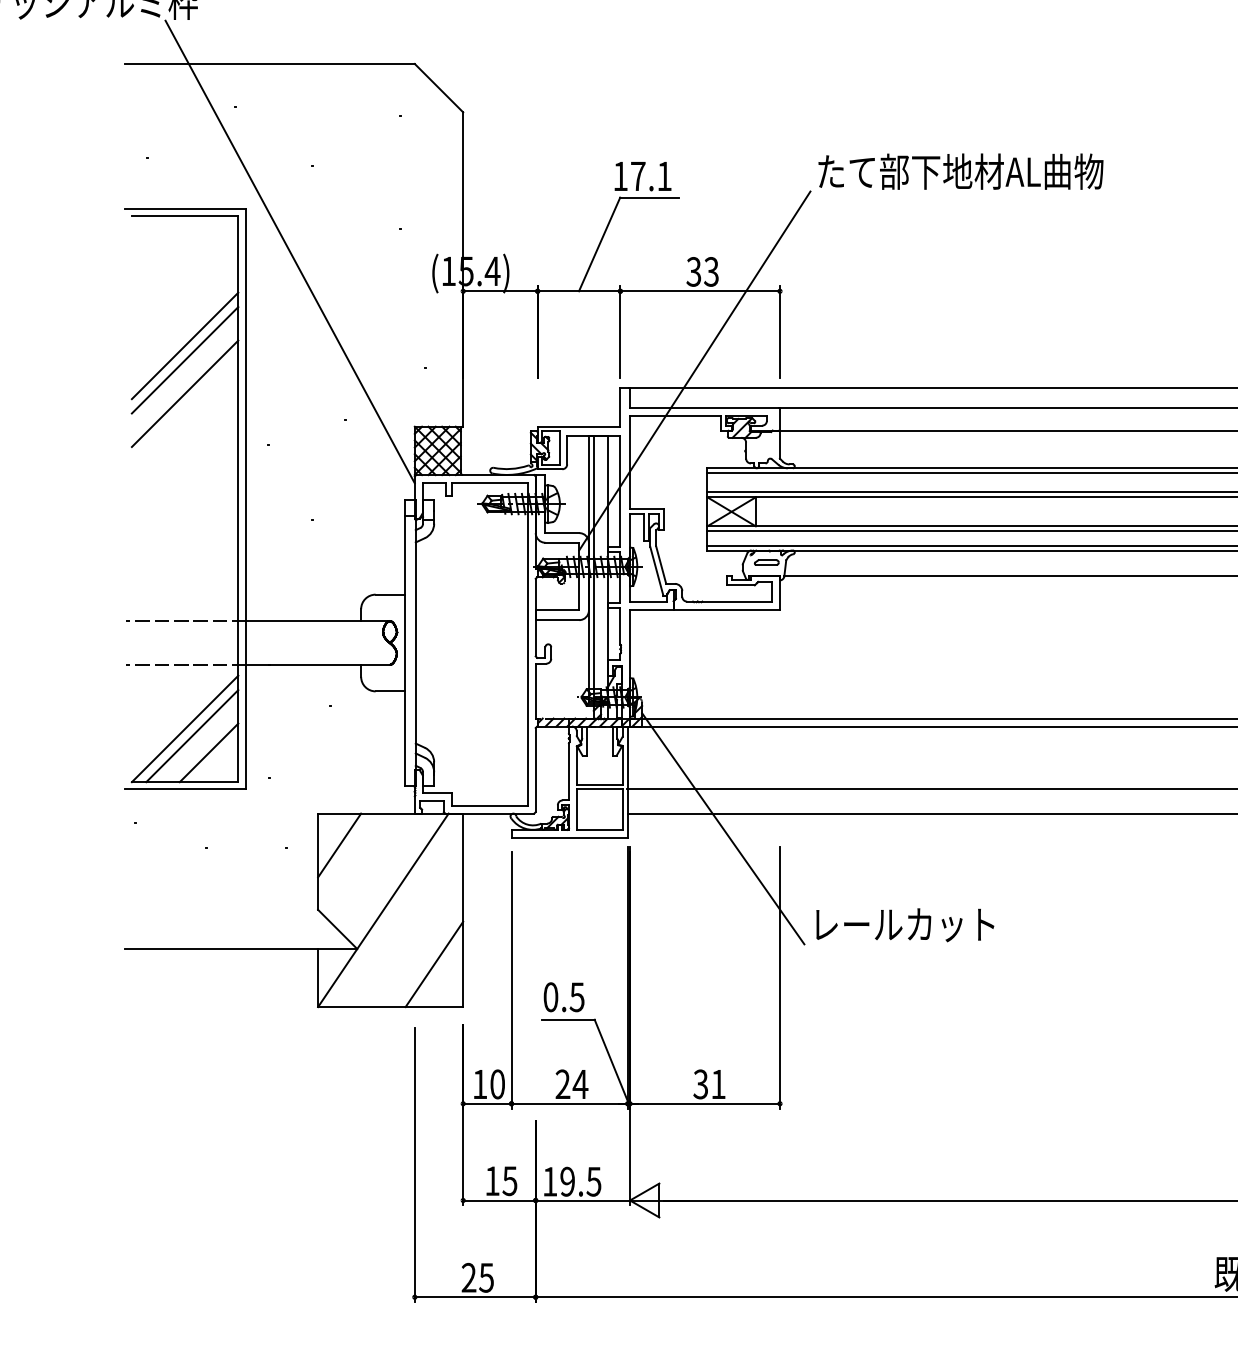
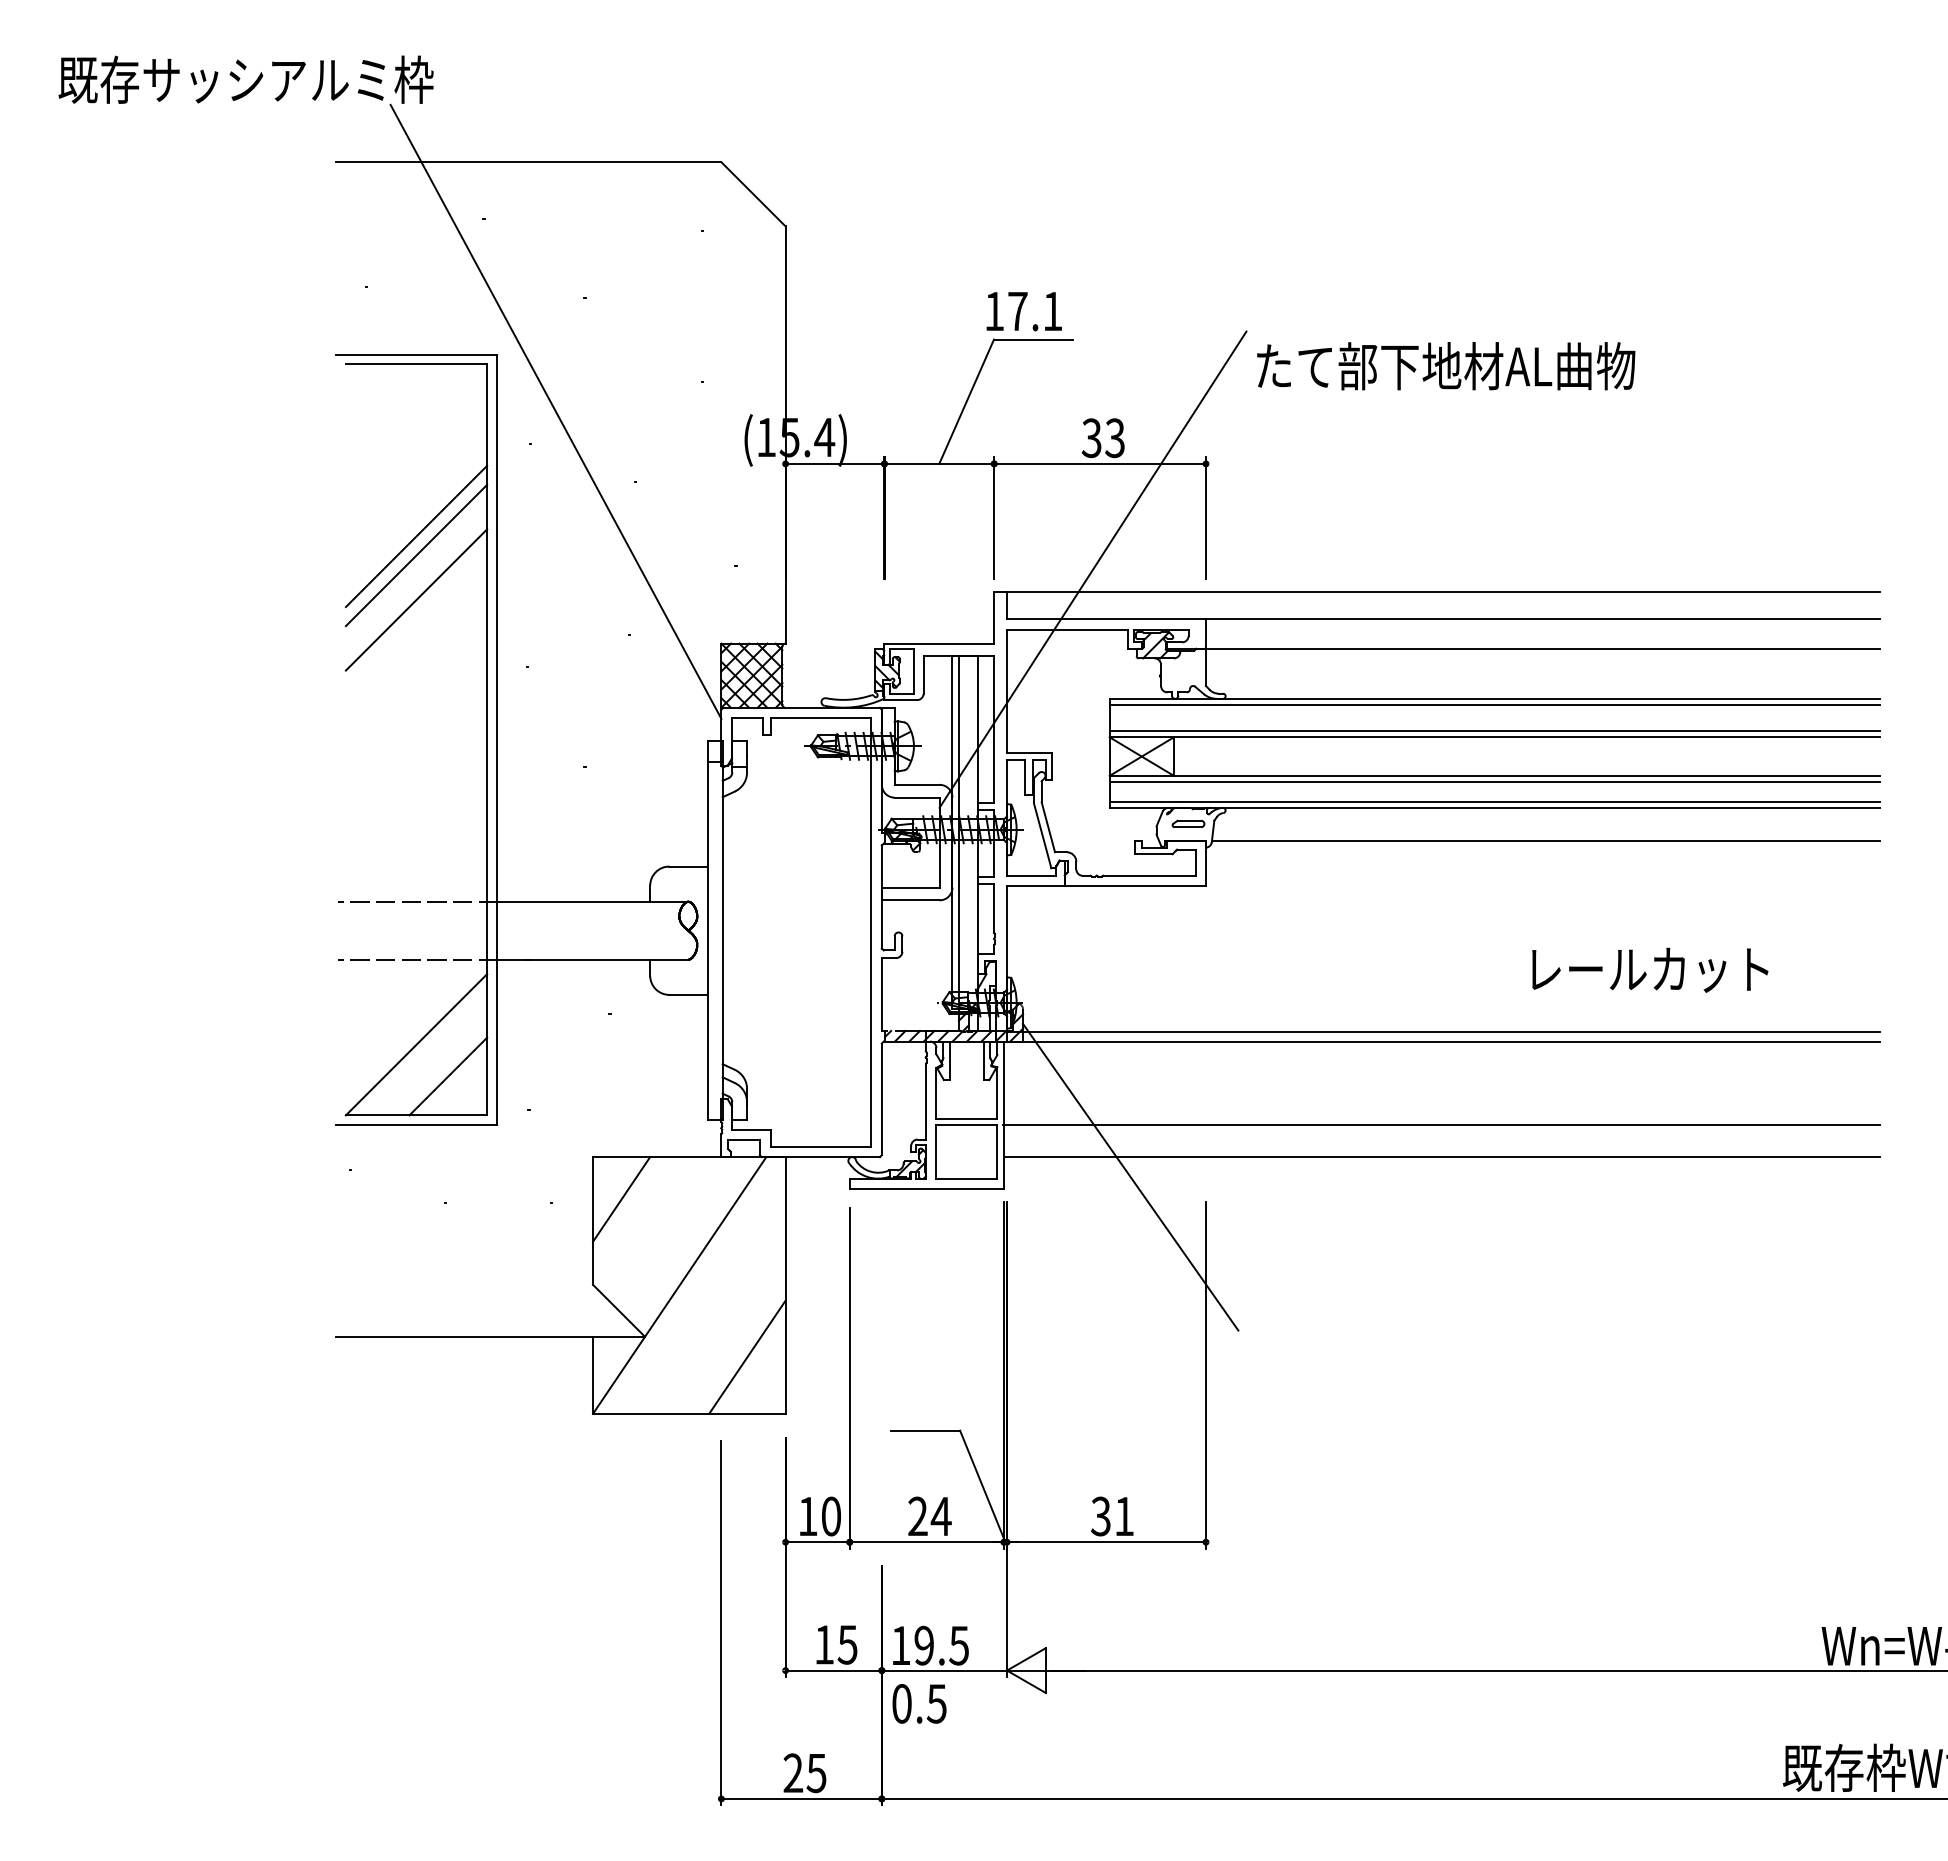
text: (961, 171) -> (1446, 366), moved
line: (191, 736) -> (425, 1054), removed
text: (905, 924) -> (1650, 969), moved
text: (564, 997) -> (919, 1703), moved

